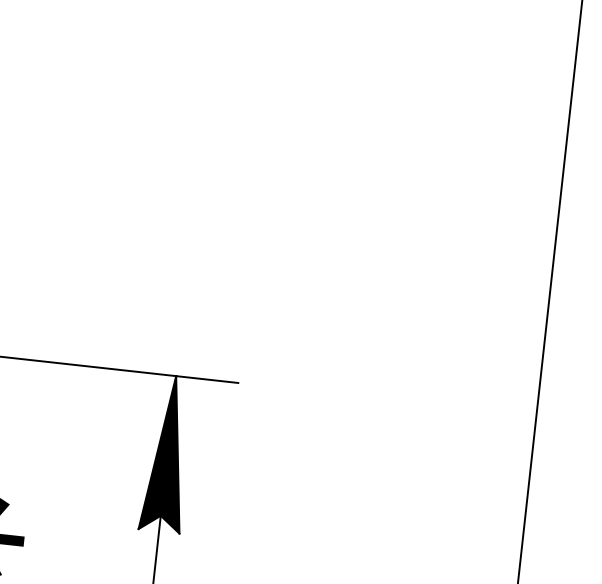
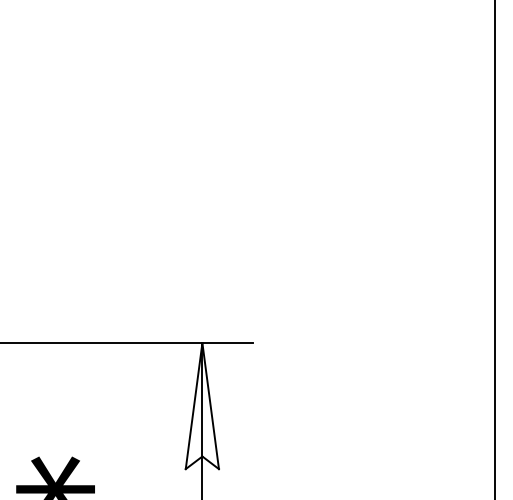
fill: (166, 454) -> (201, 406), removed

